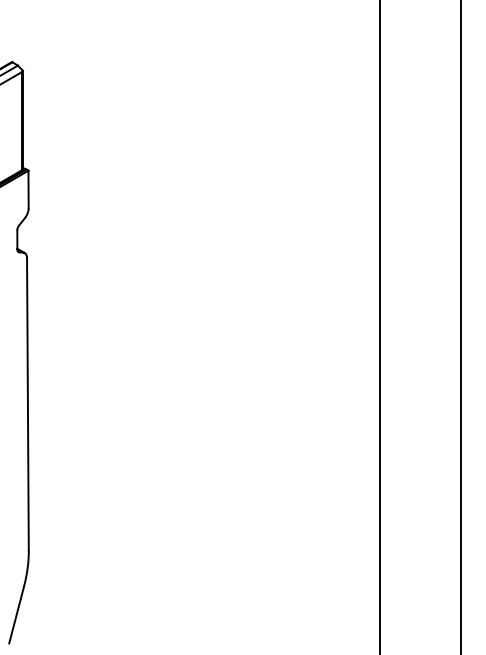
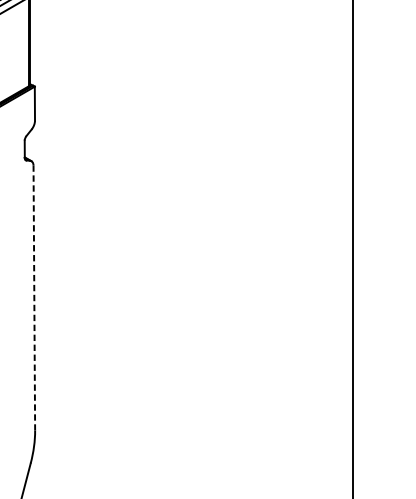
line: (27, 403) -> (33, 297), solid -> dashed

